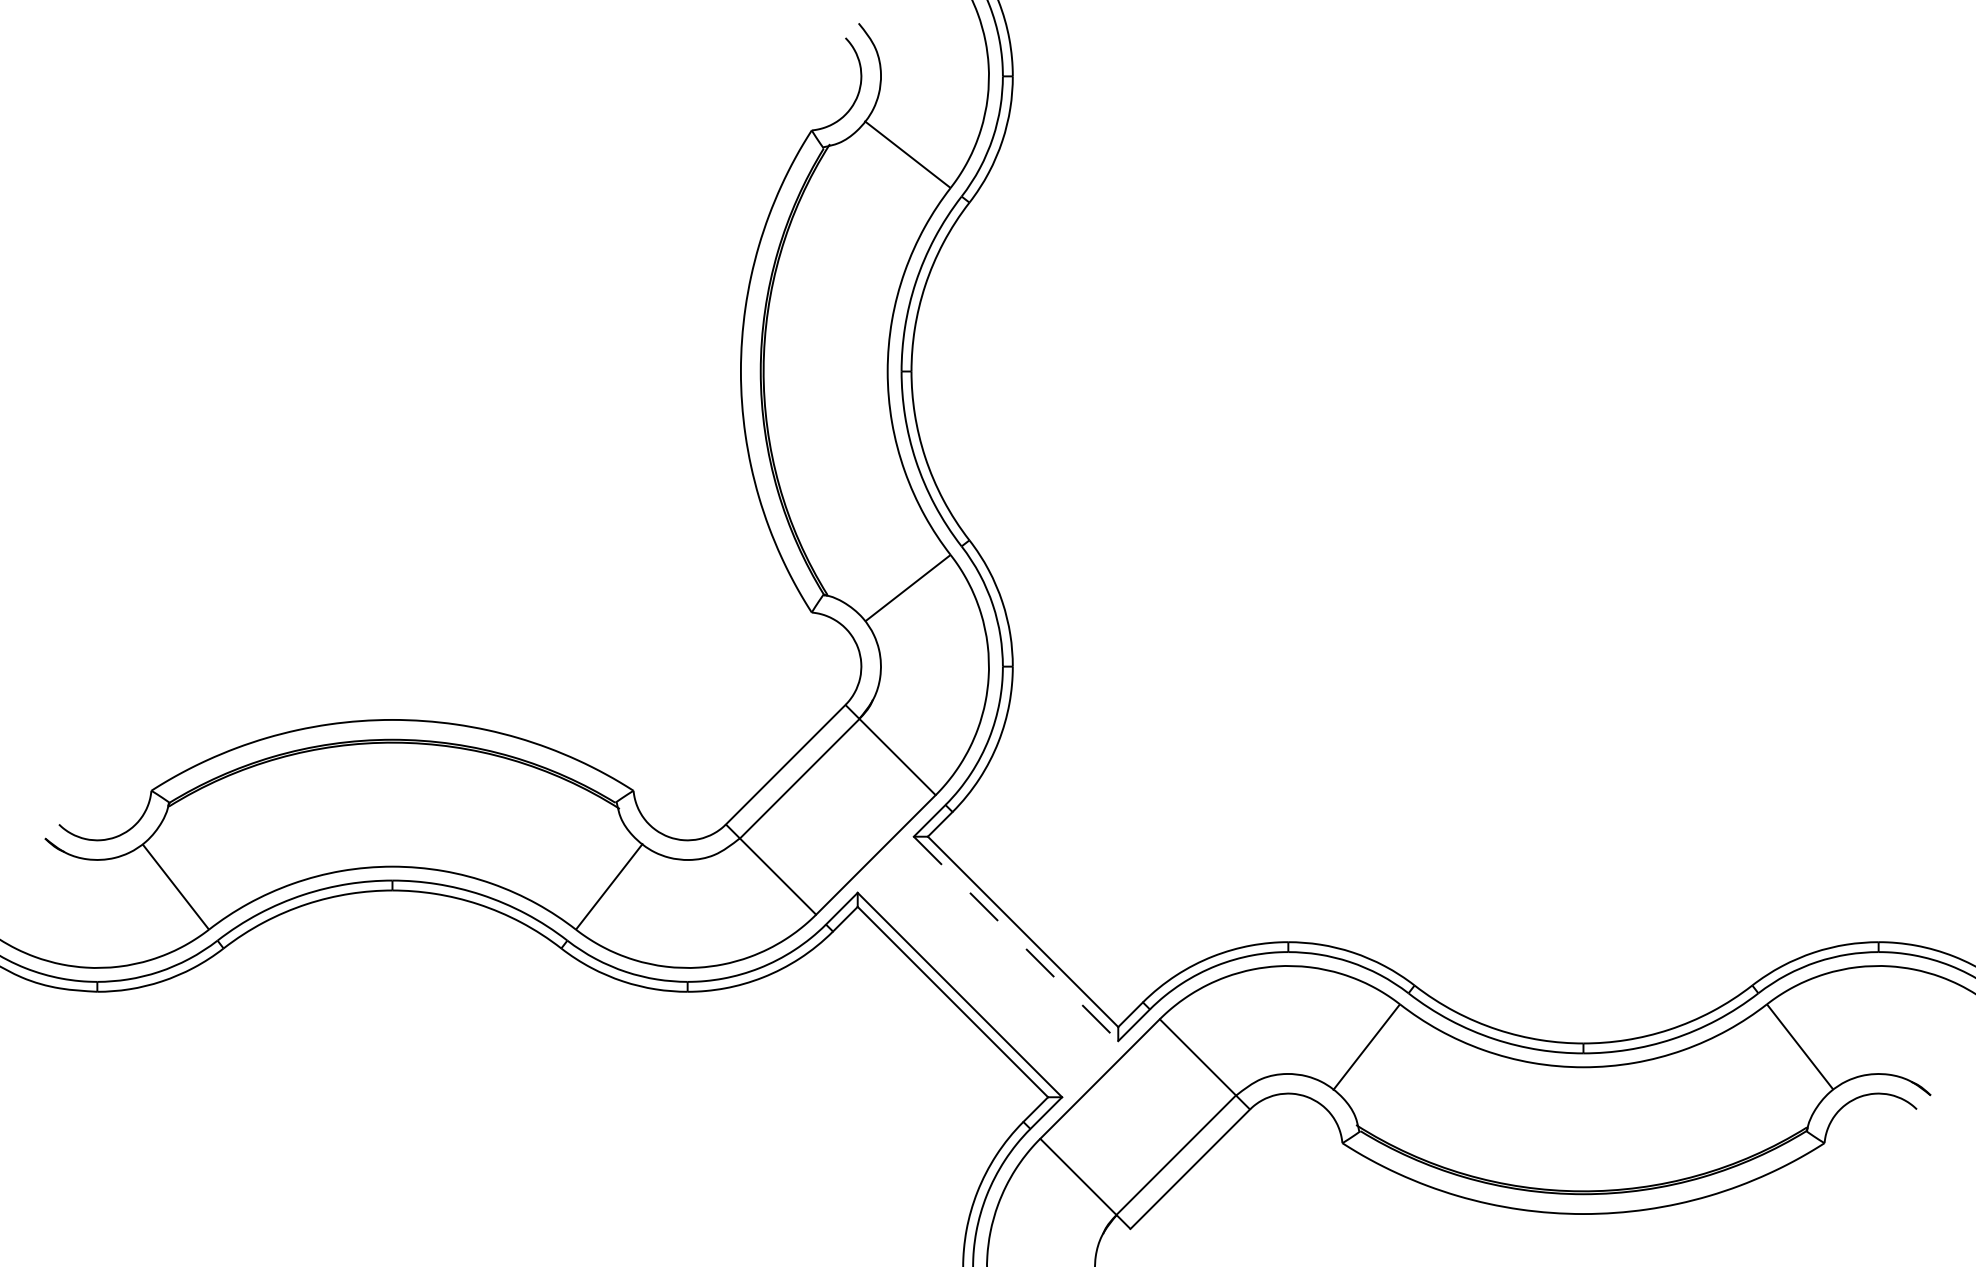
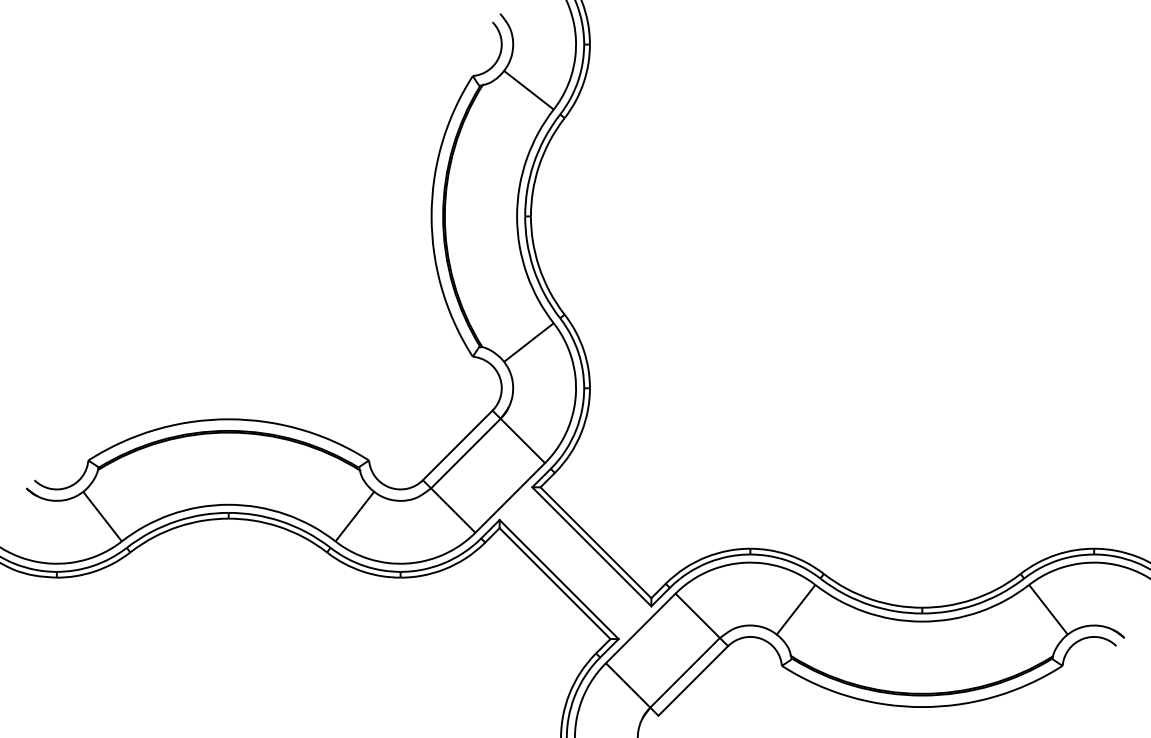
line: (1017, 940) -> (592, 547), dashed -> solid

